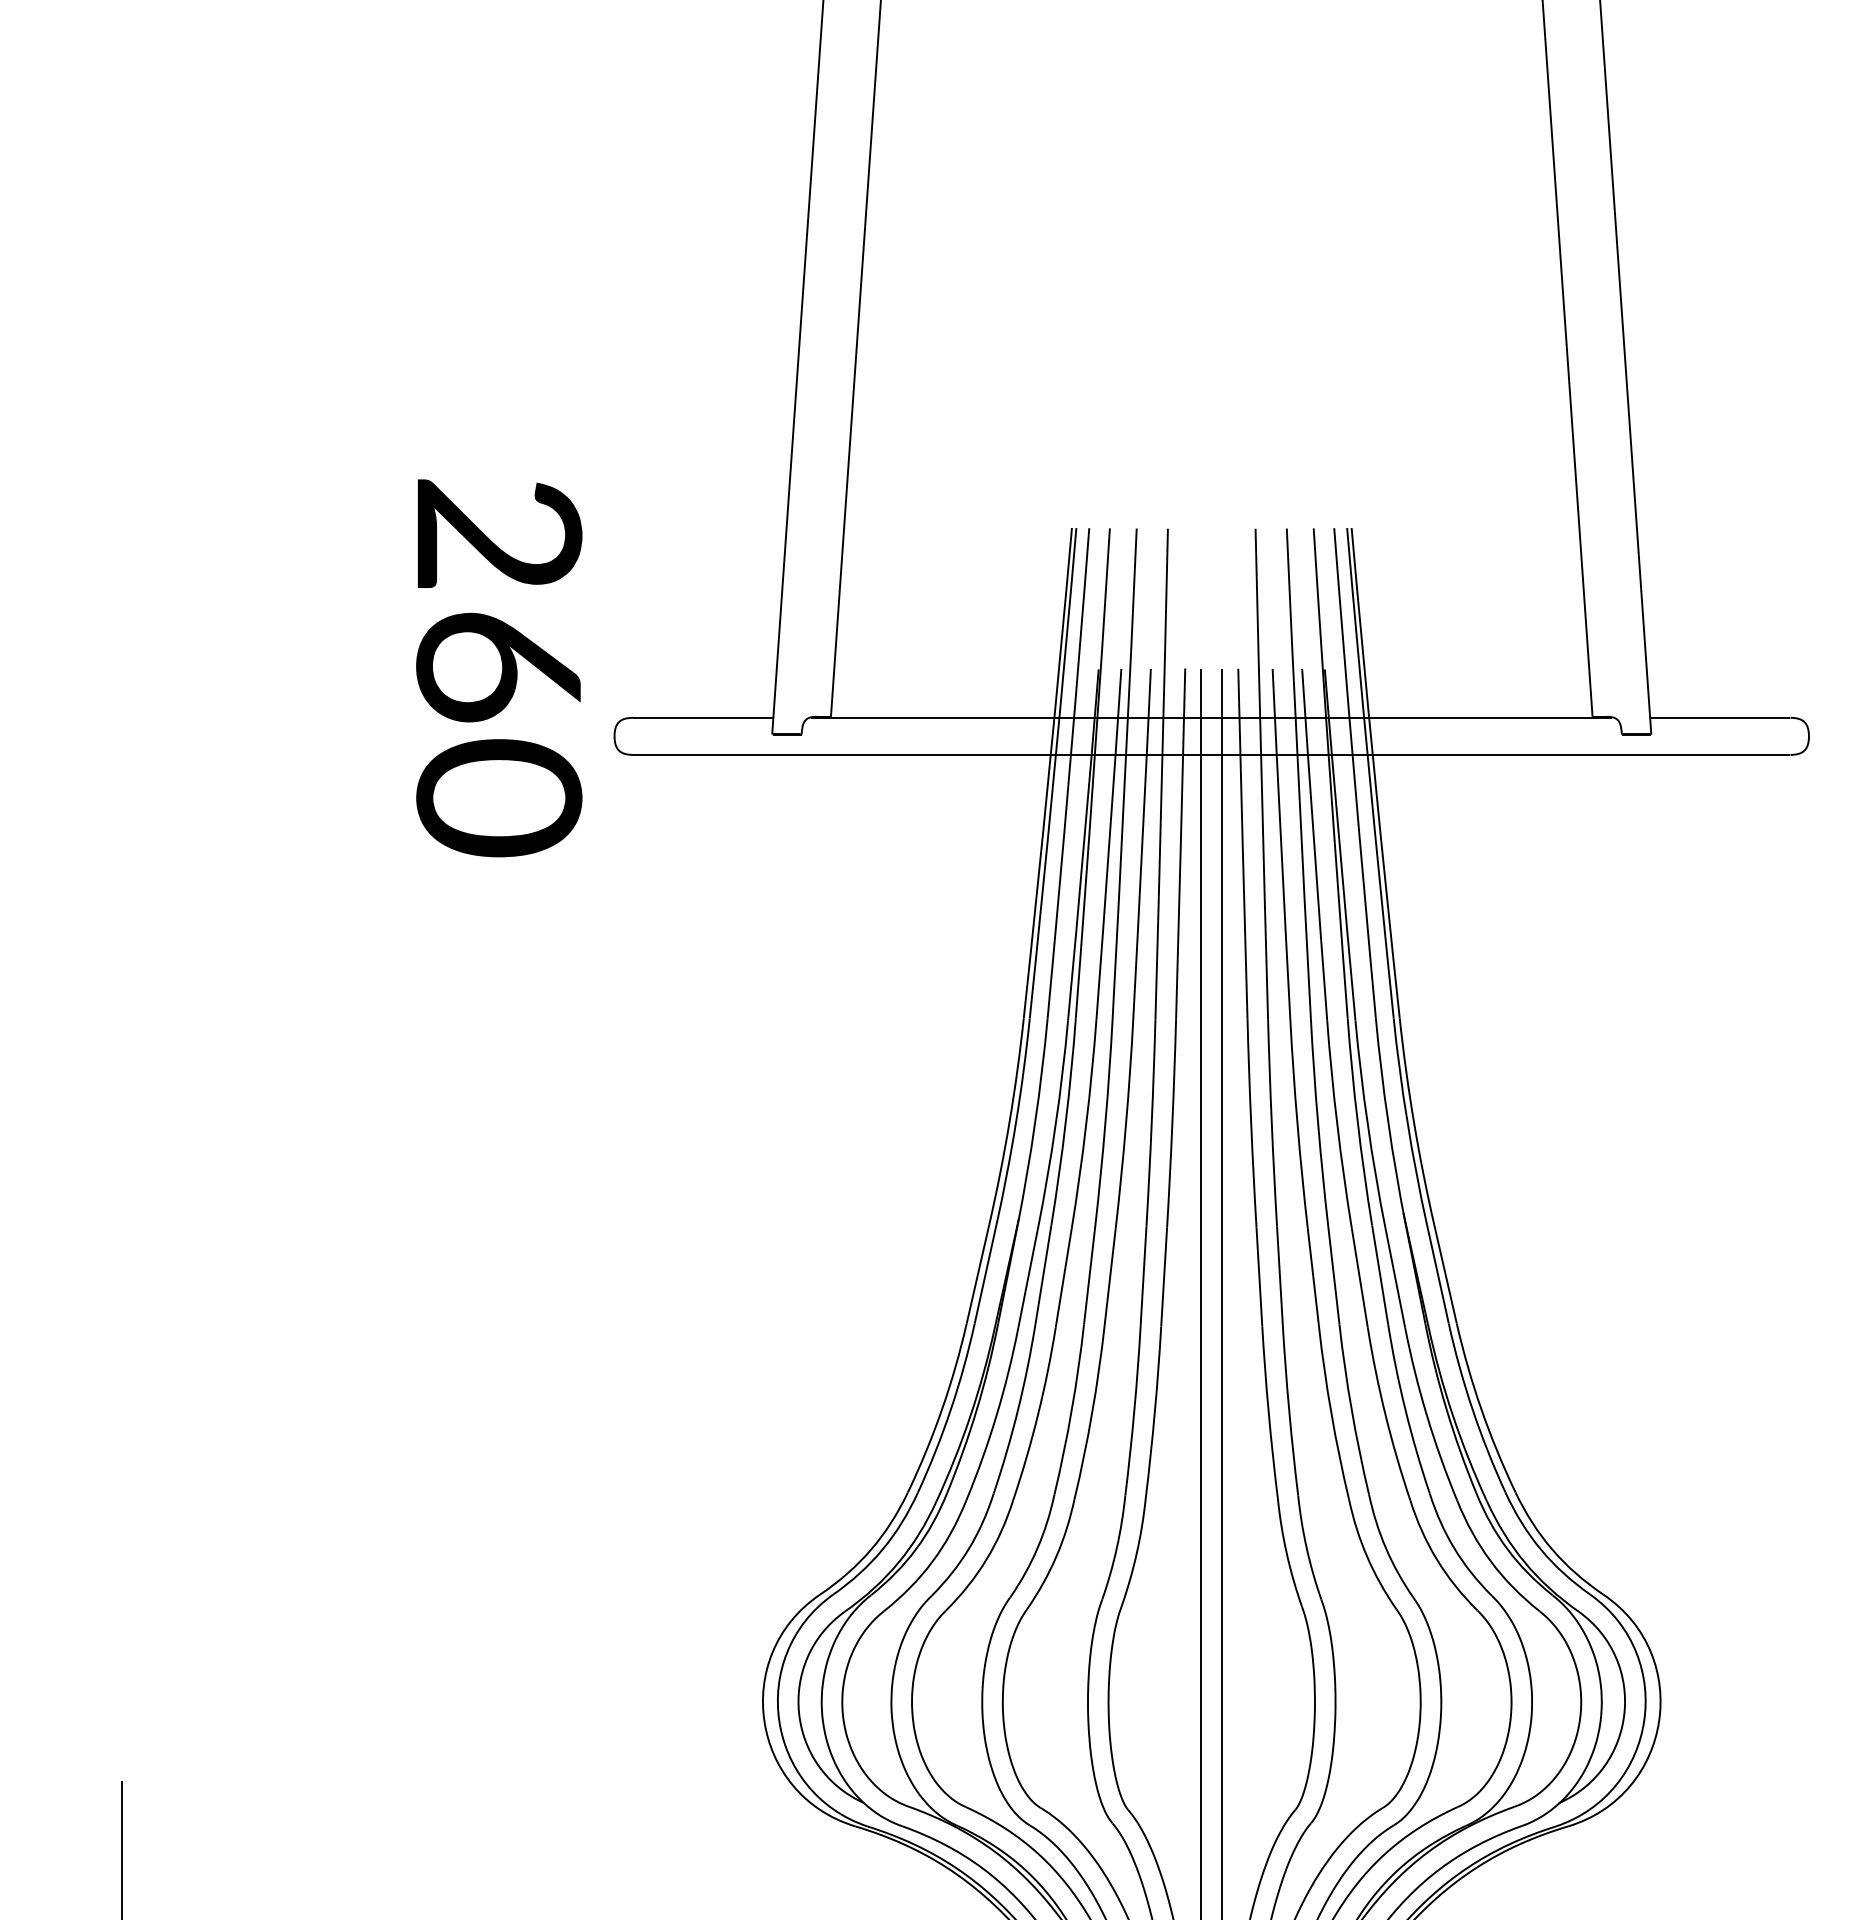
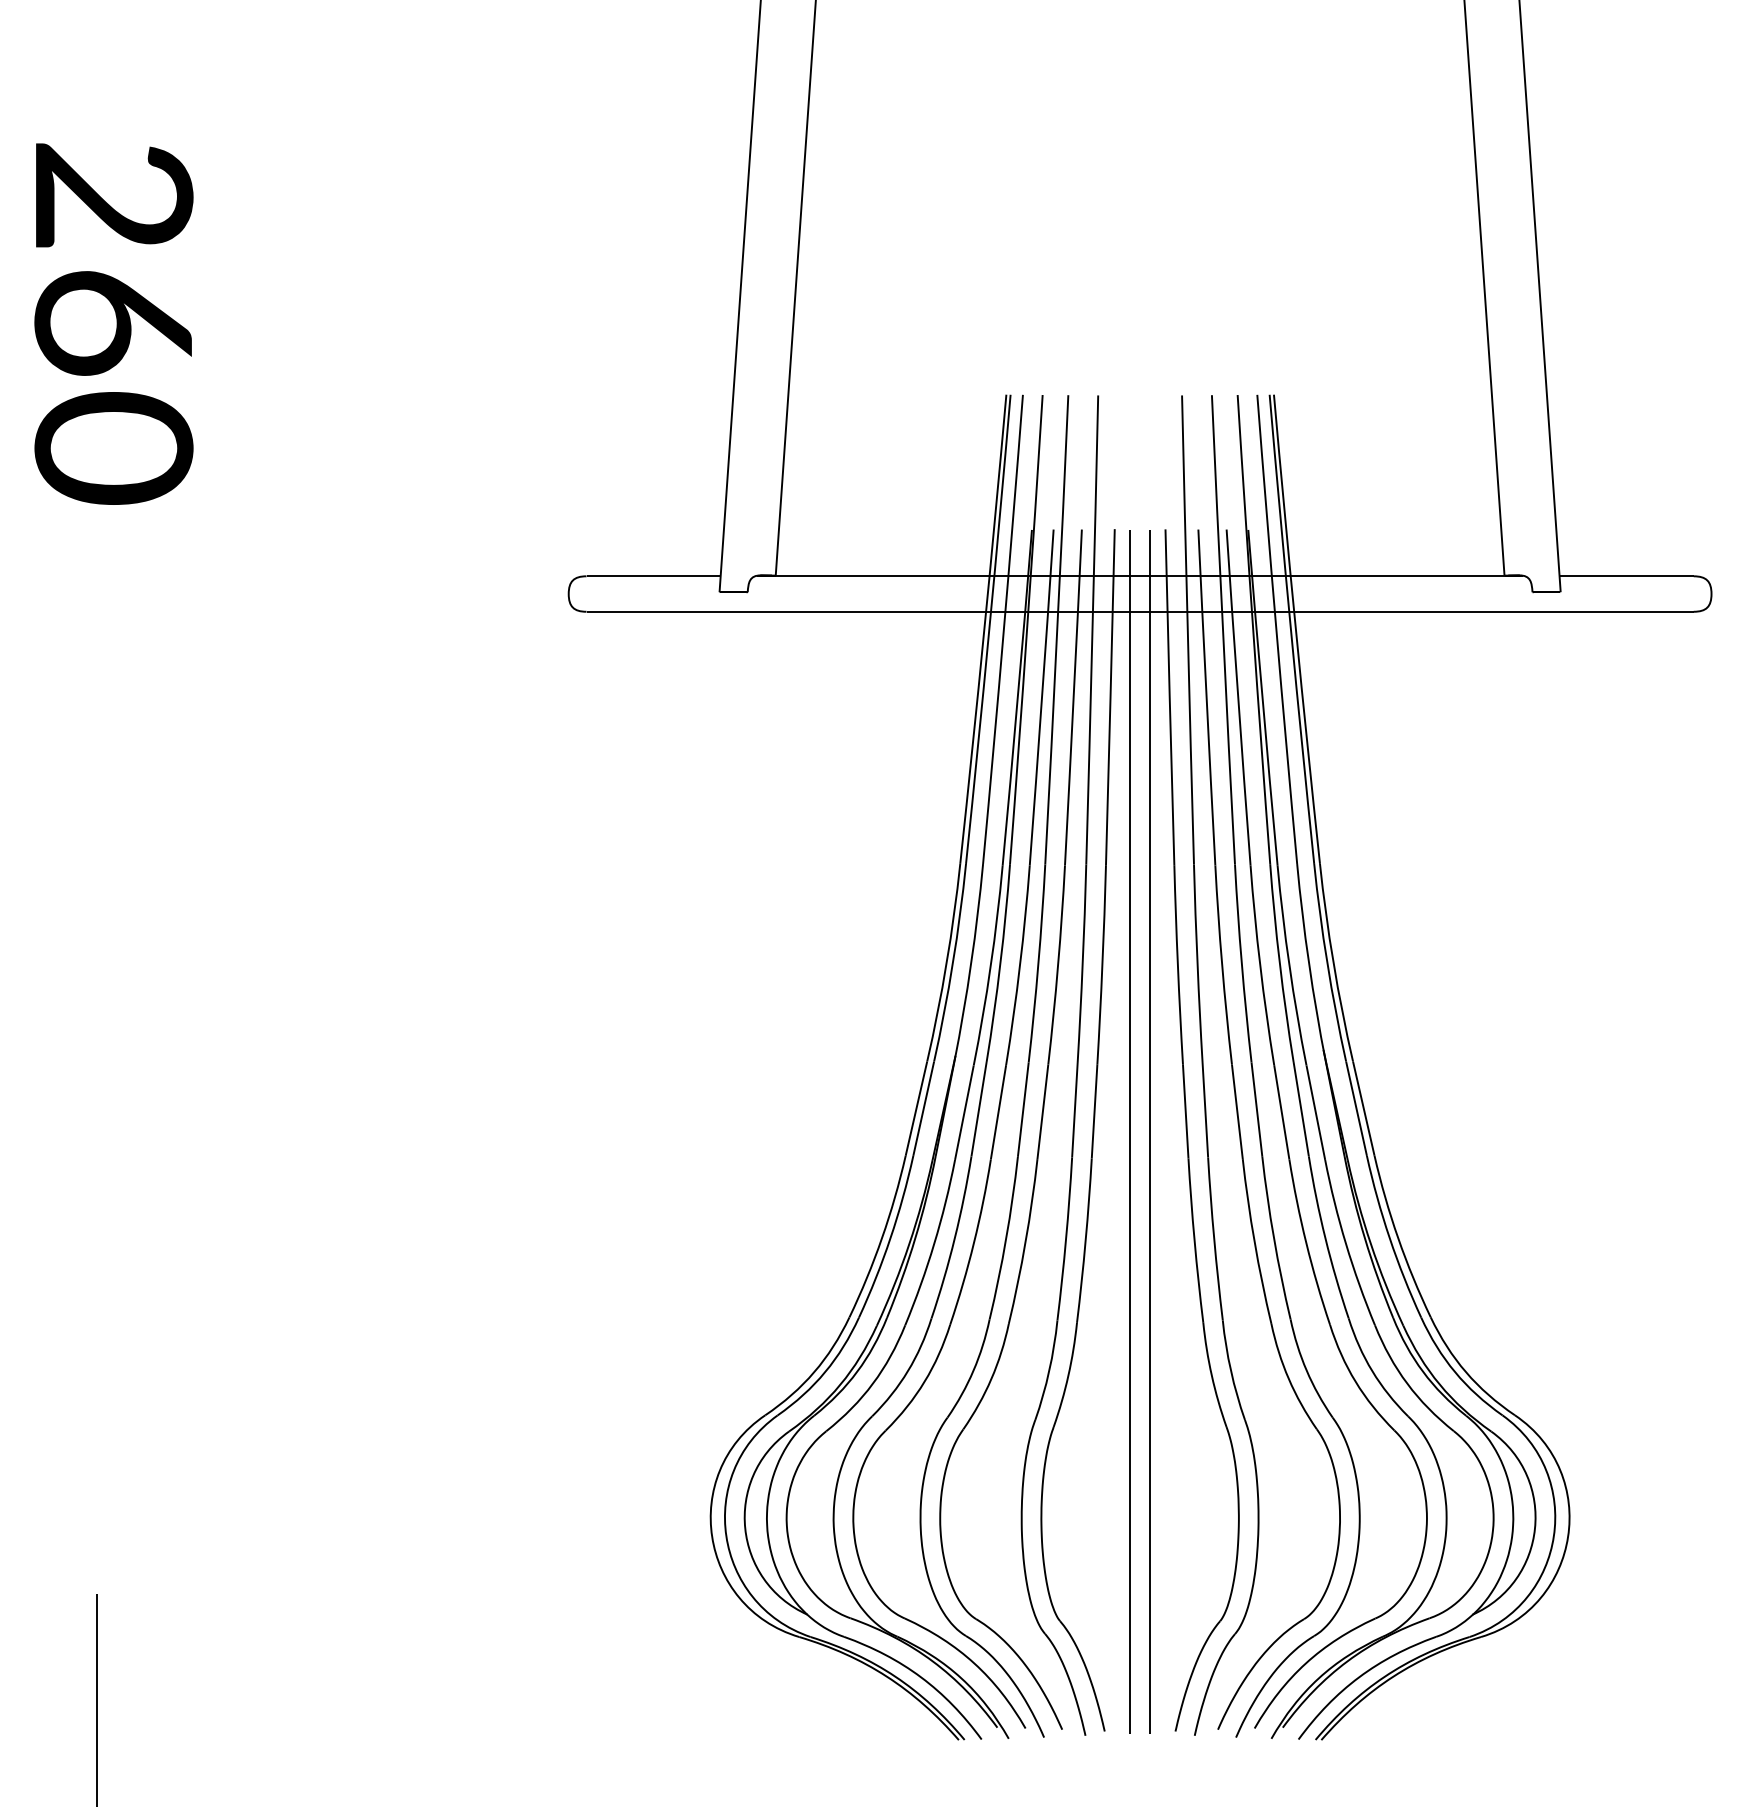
text: (499, 668) -> (114, 324), moved

